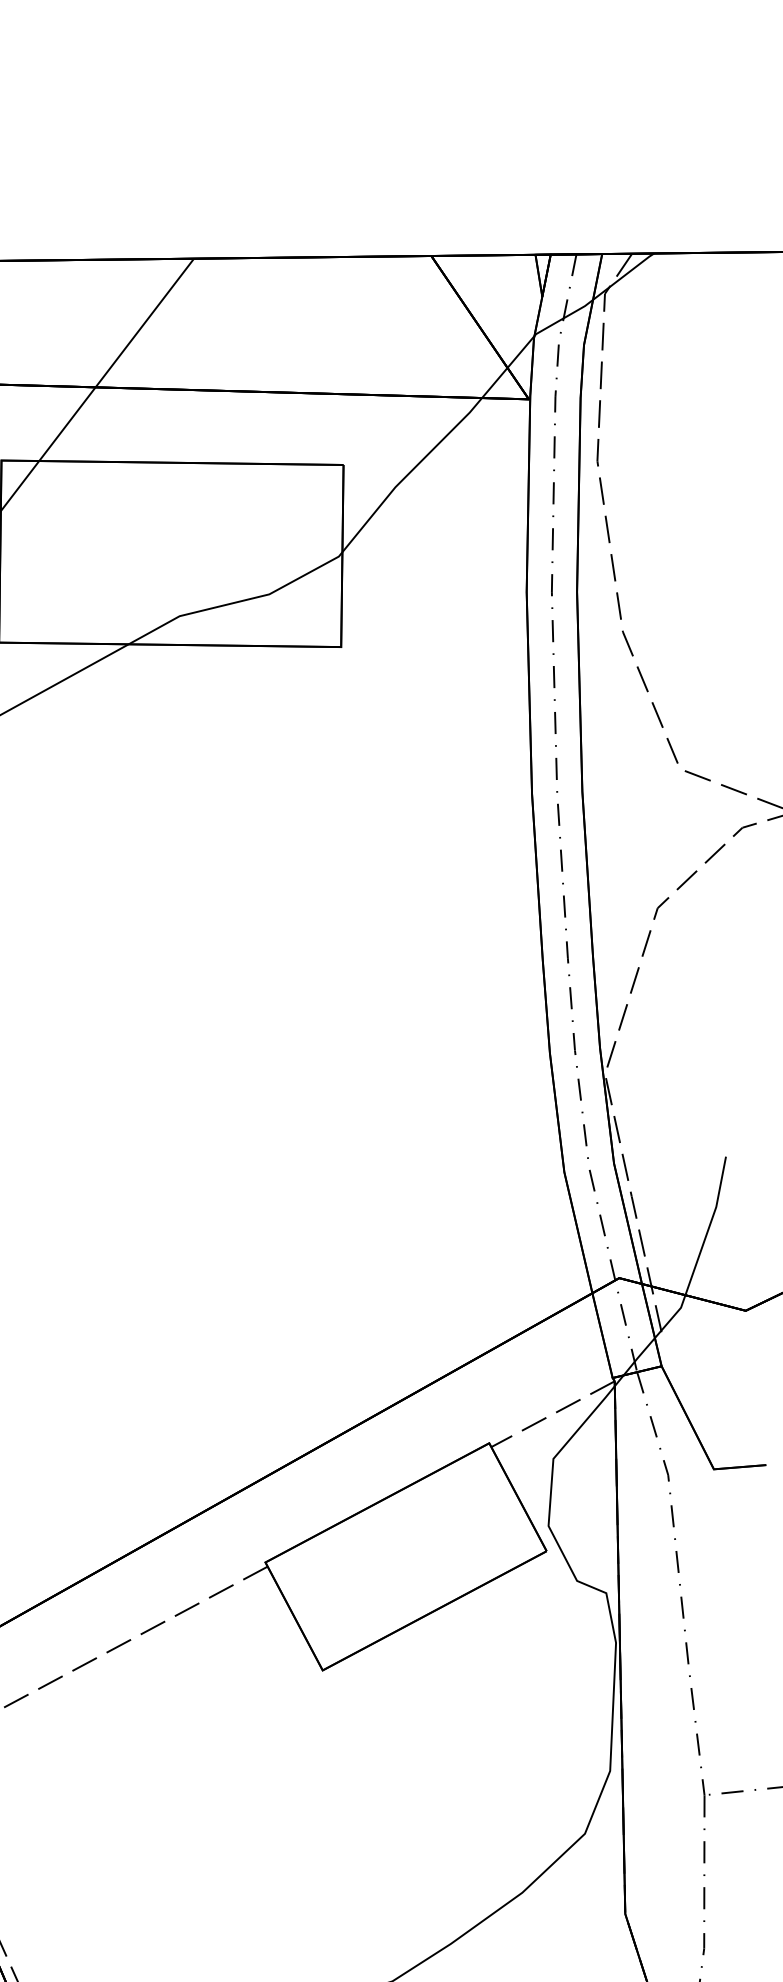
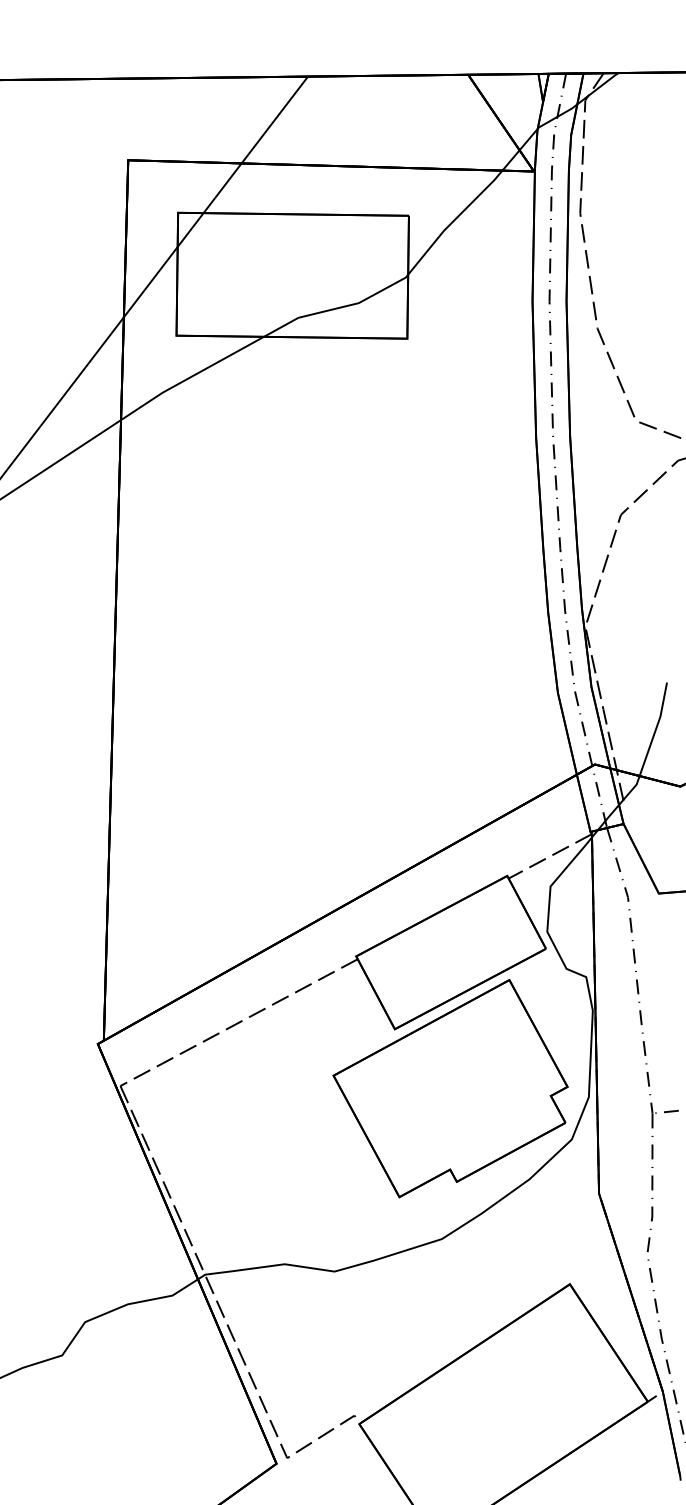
part: (405, 1758) -> (450, 1088), added

